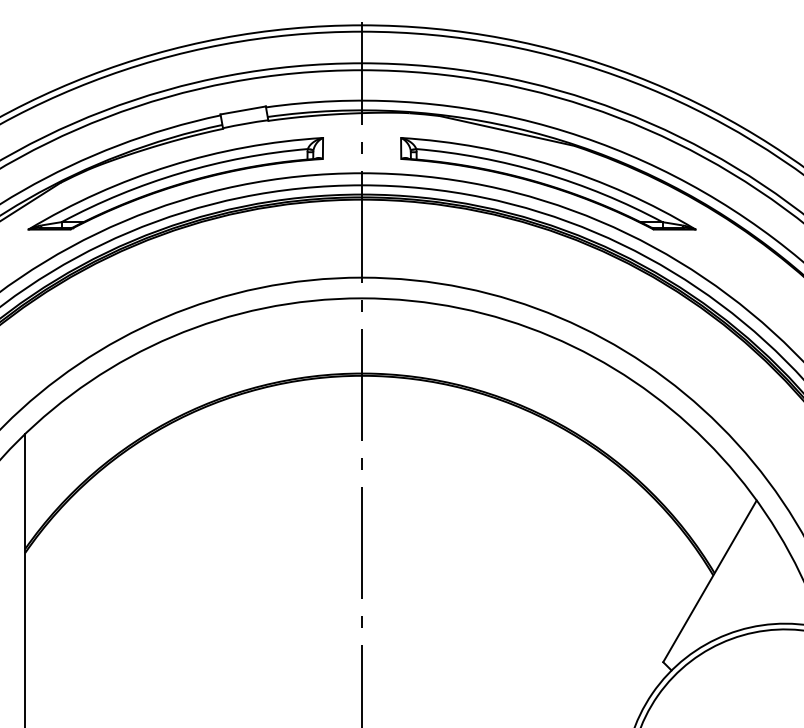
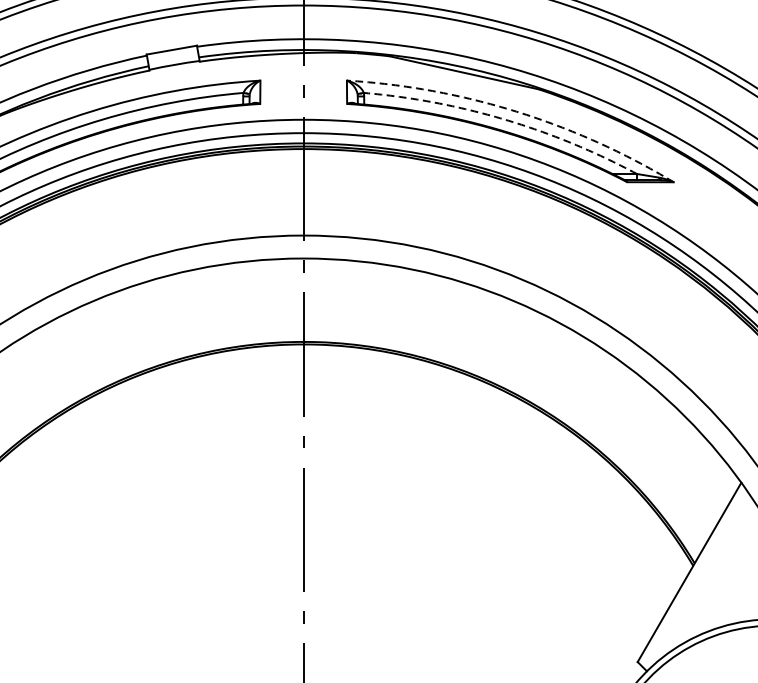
arc: (553, 165) -> (515, 111), solid -> dashed
arc: (543, 173) -> (504, 120), solid -> dashed

